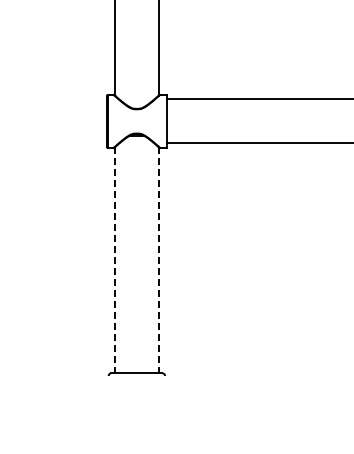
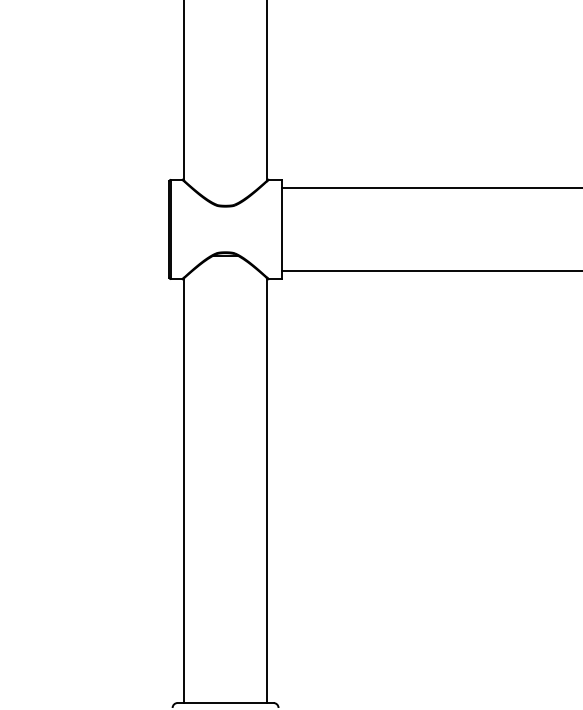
line: (114, 260) -> (183, 490), dashed -> solid
line: (158, 260) -> (266, 490), dashed -> solid

